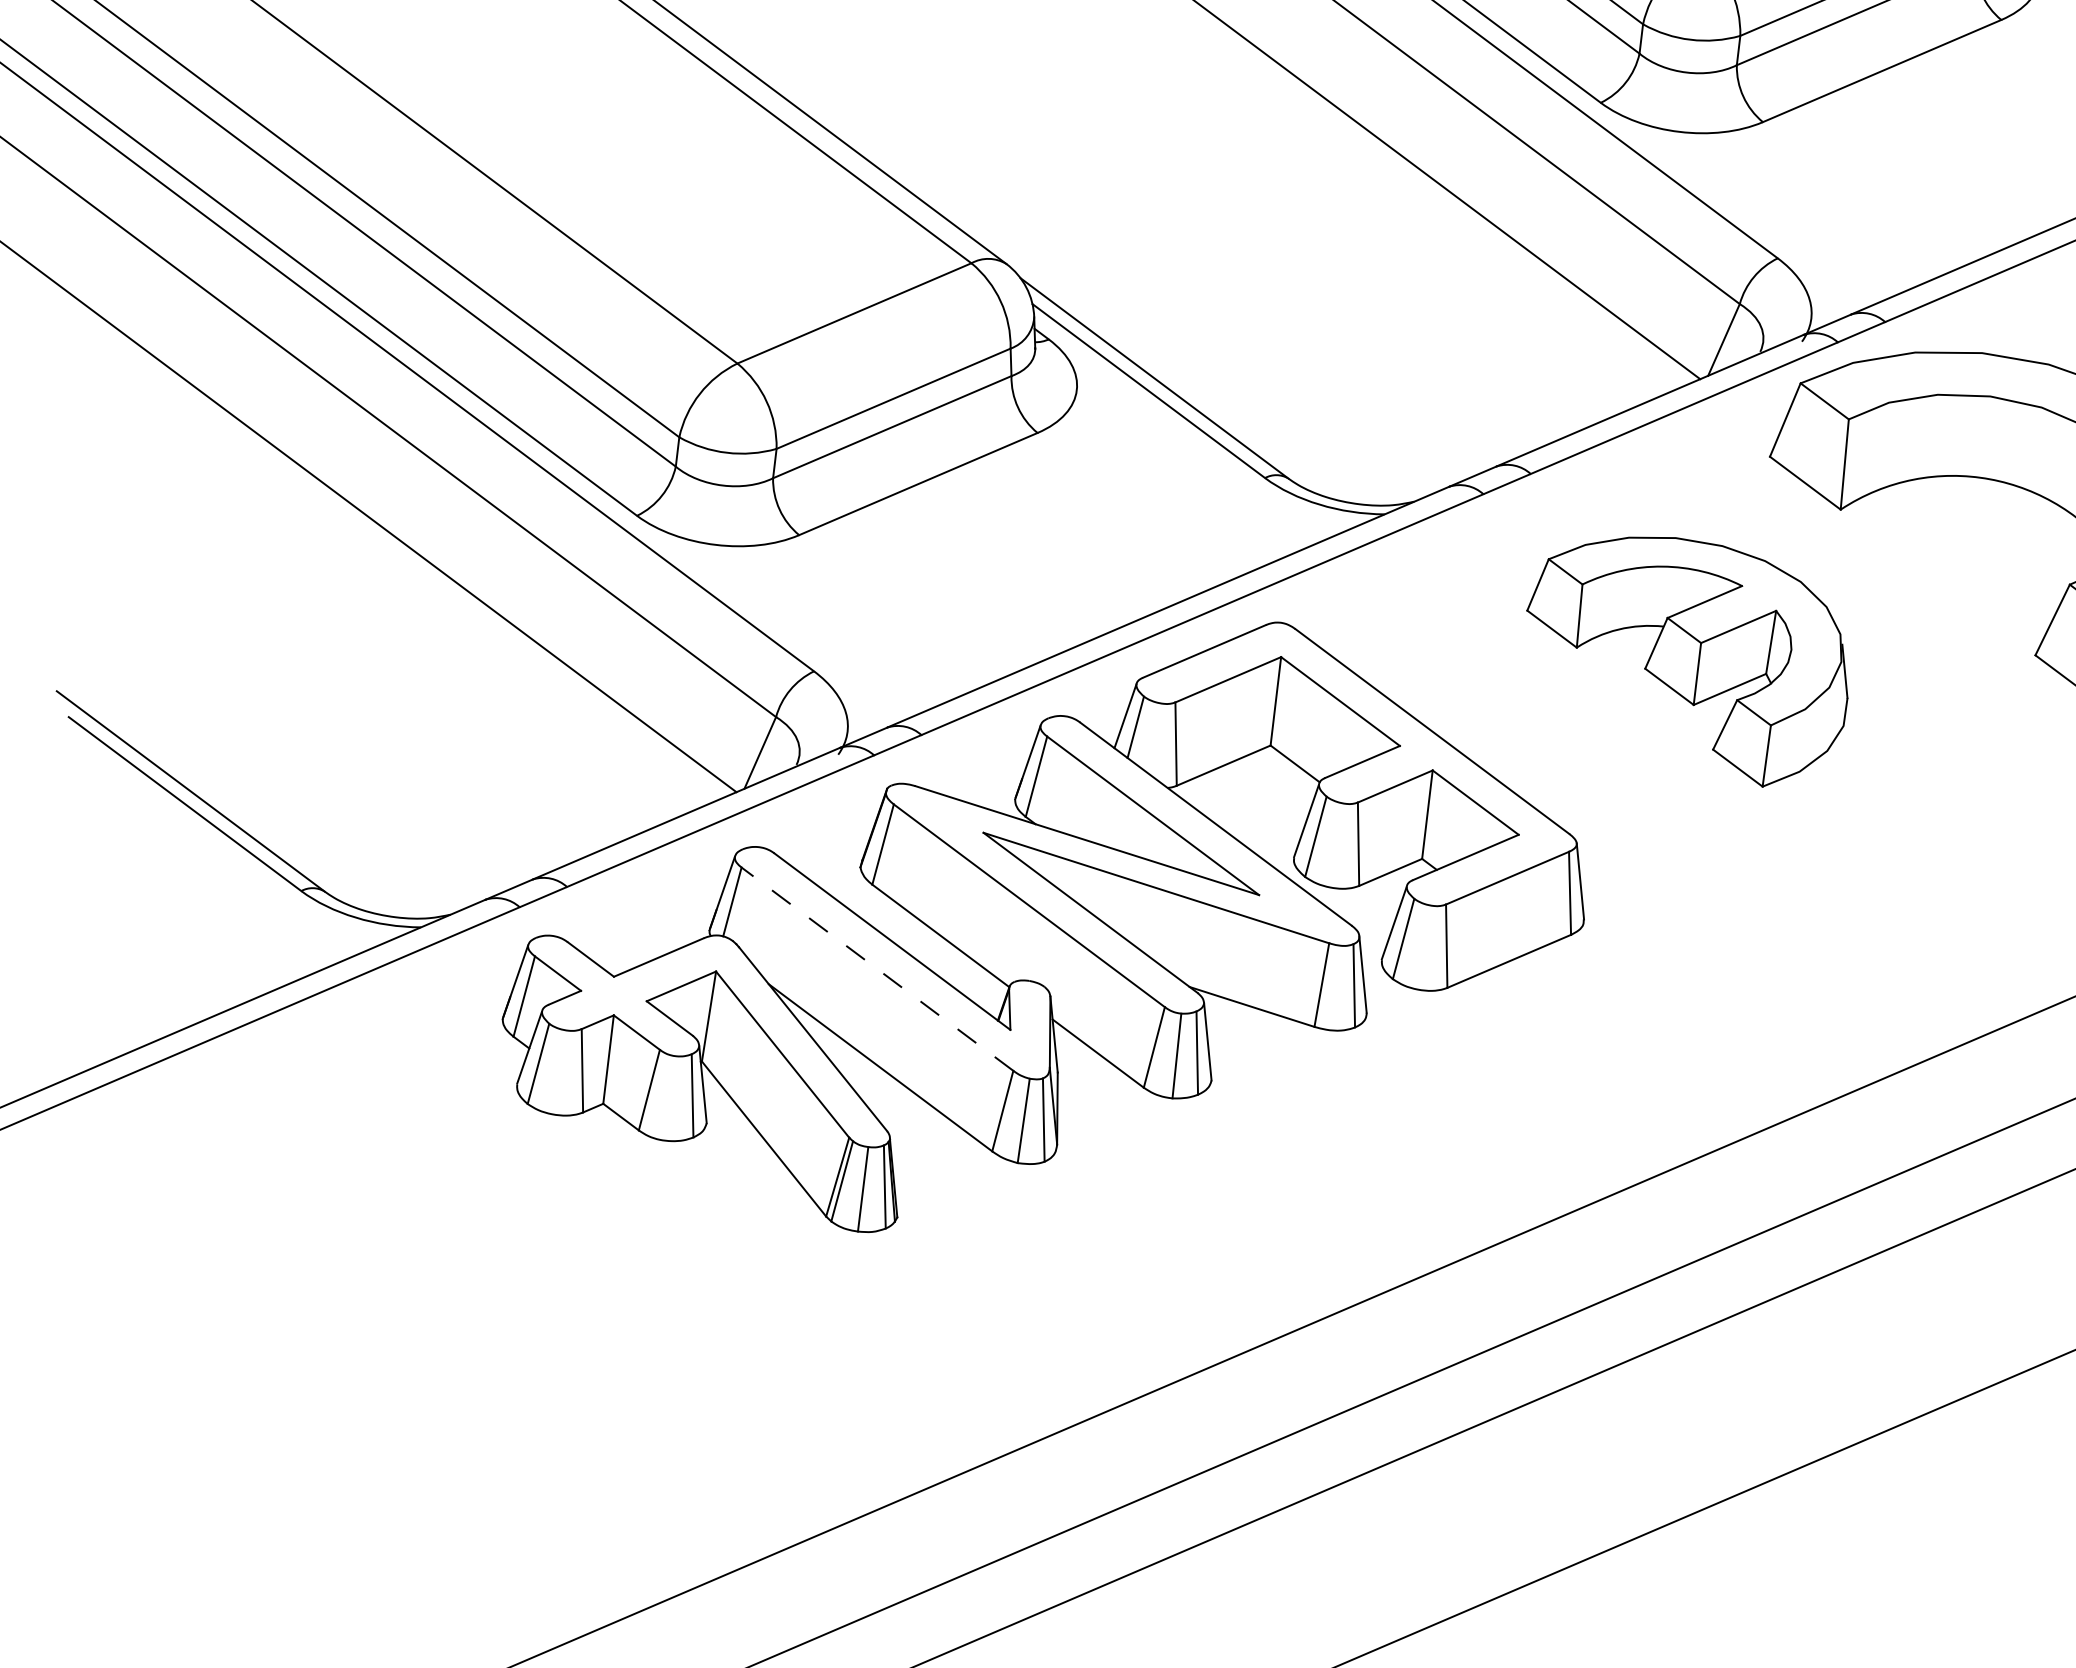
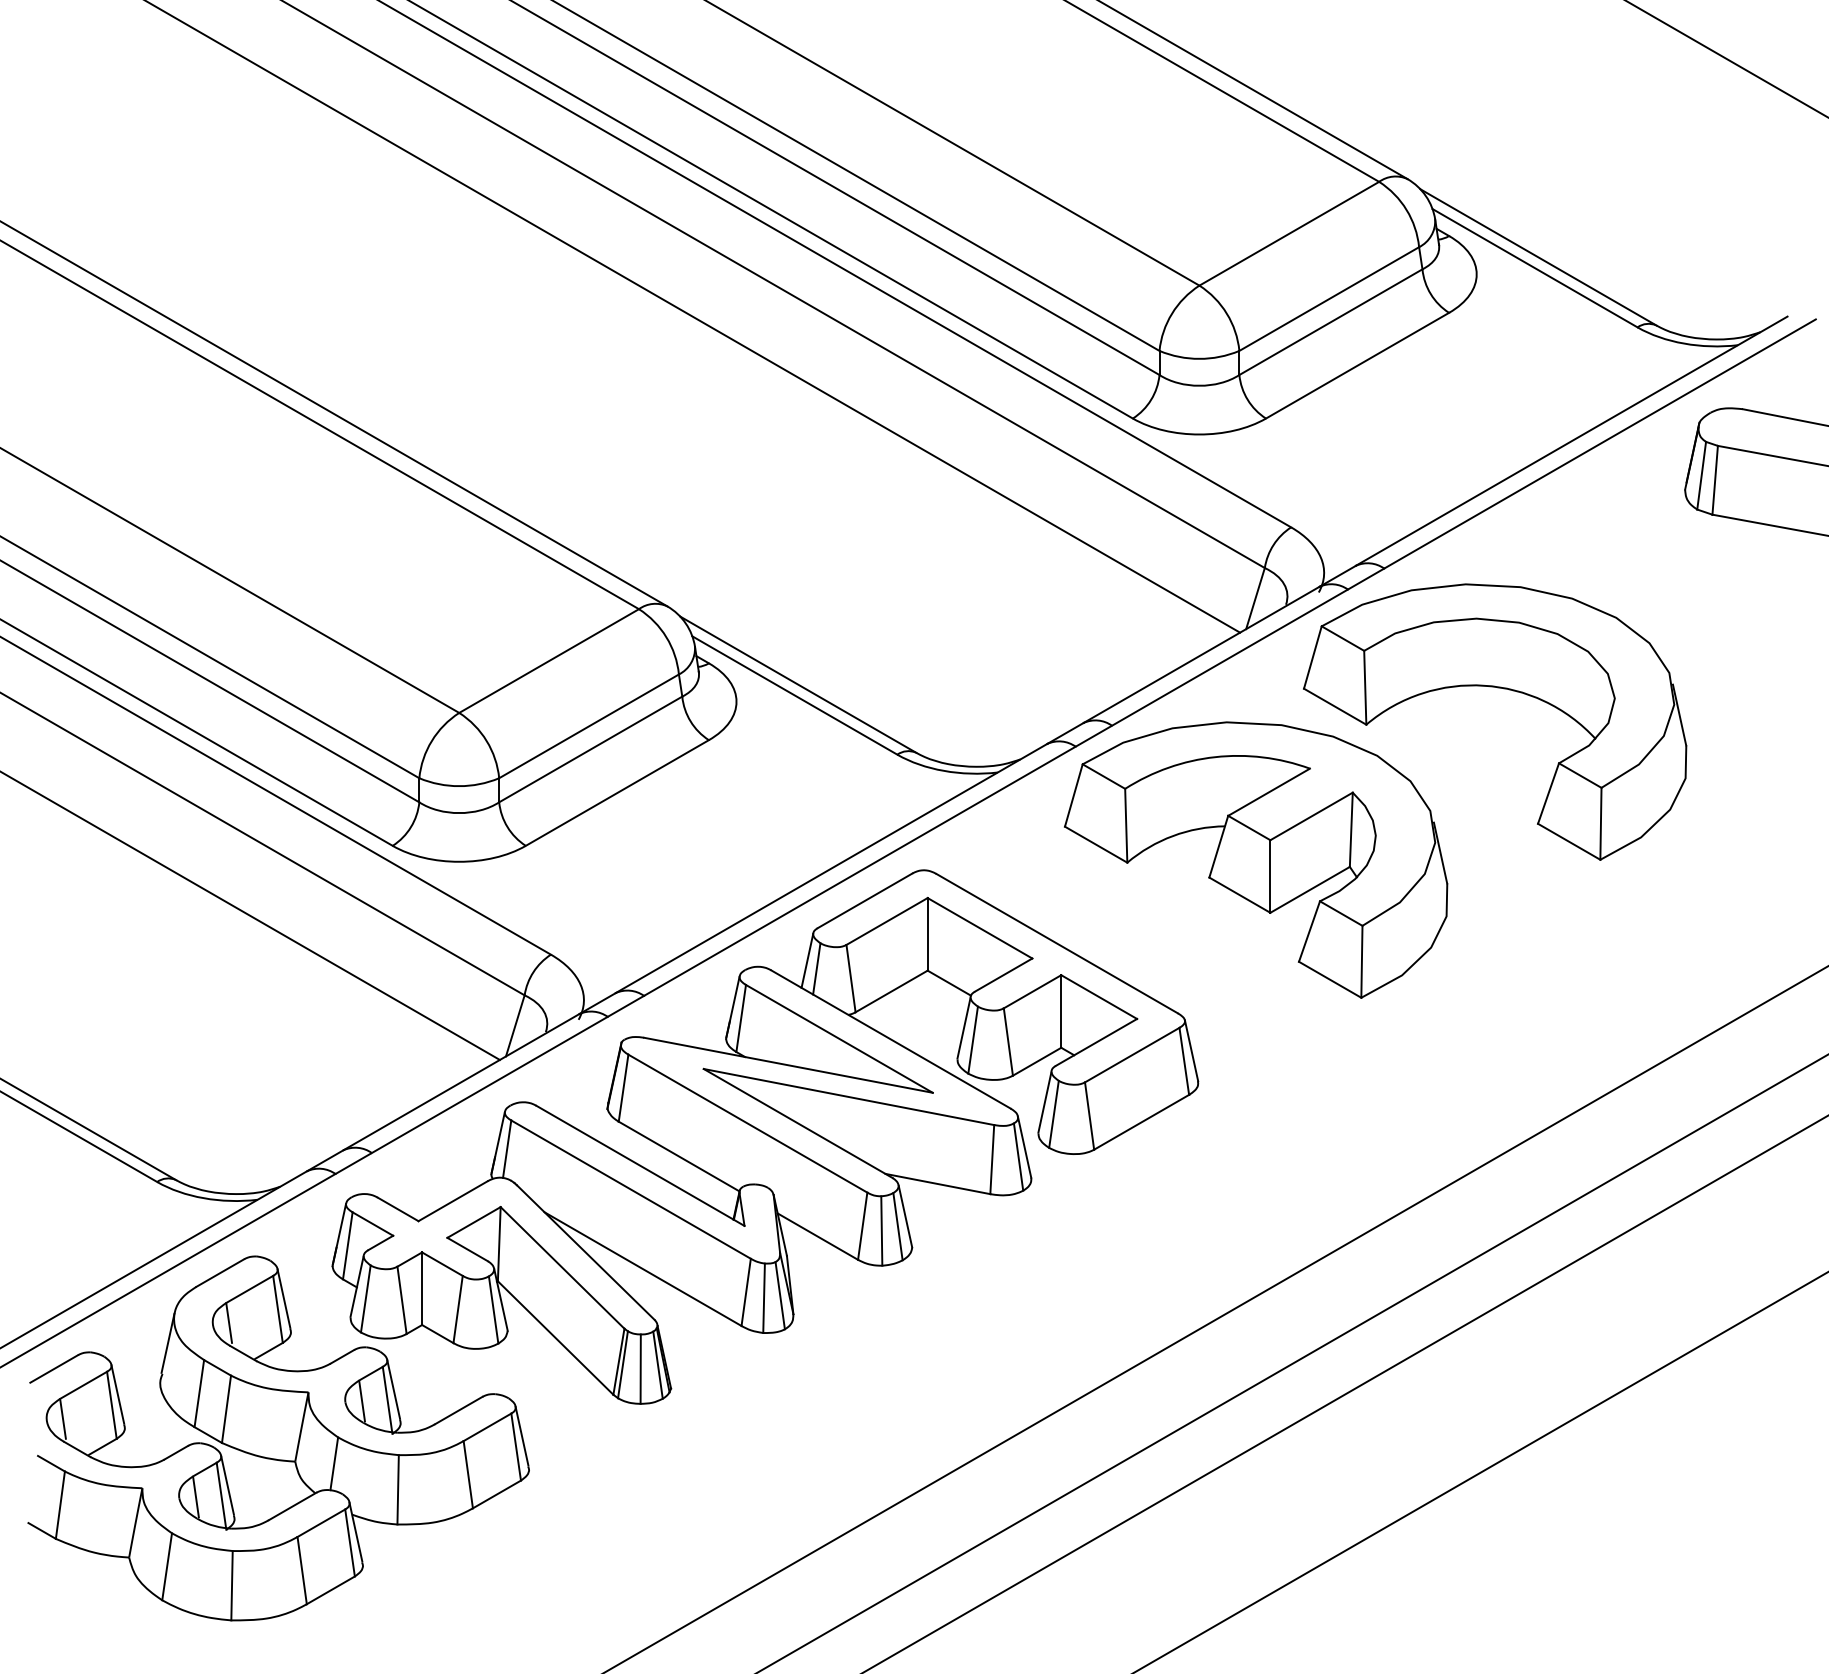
part: (1687, 657) -> (1256, 859), size x1.43
line: (876, 968) -> (630, 1189), dashed -> solid
part: (411, 1221) -> (278, 1438), added

